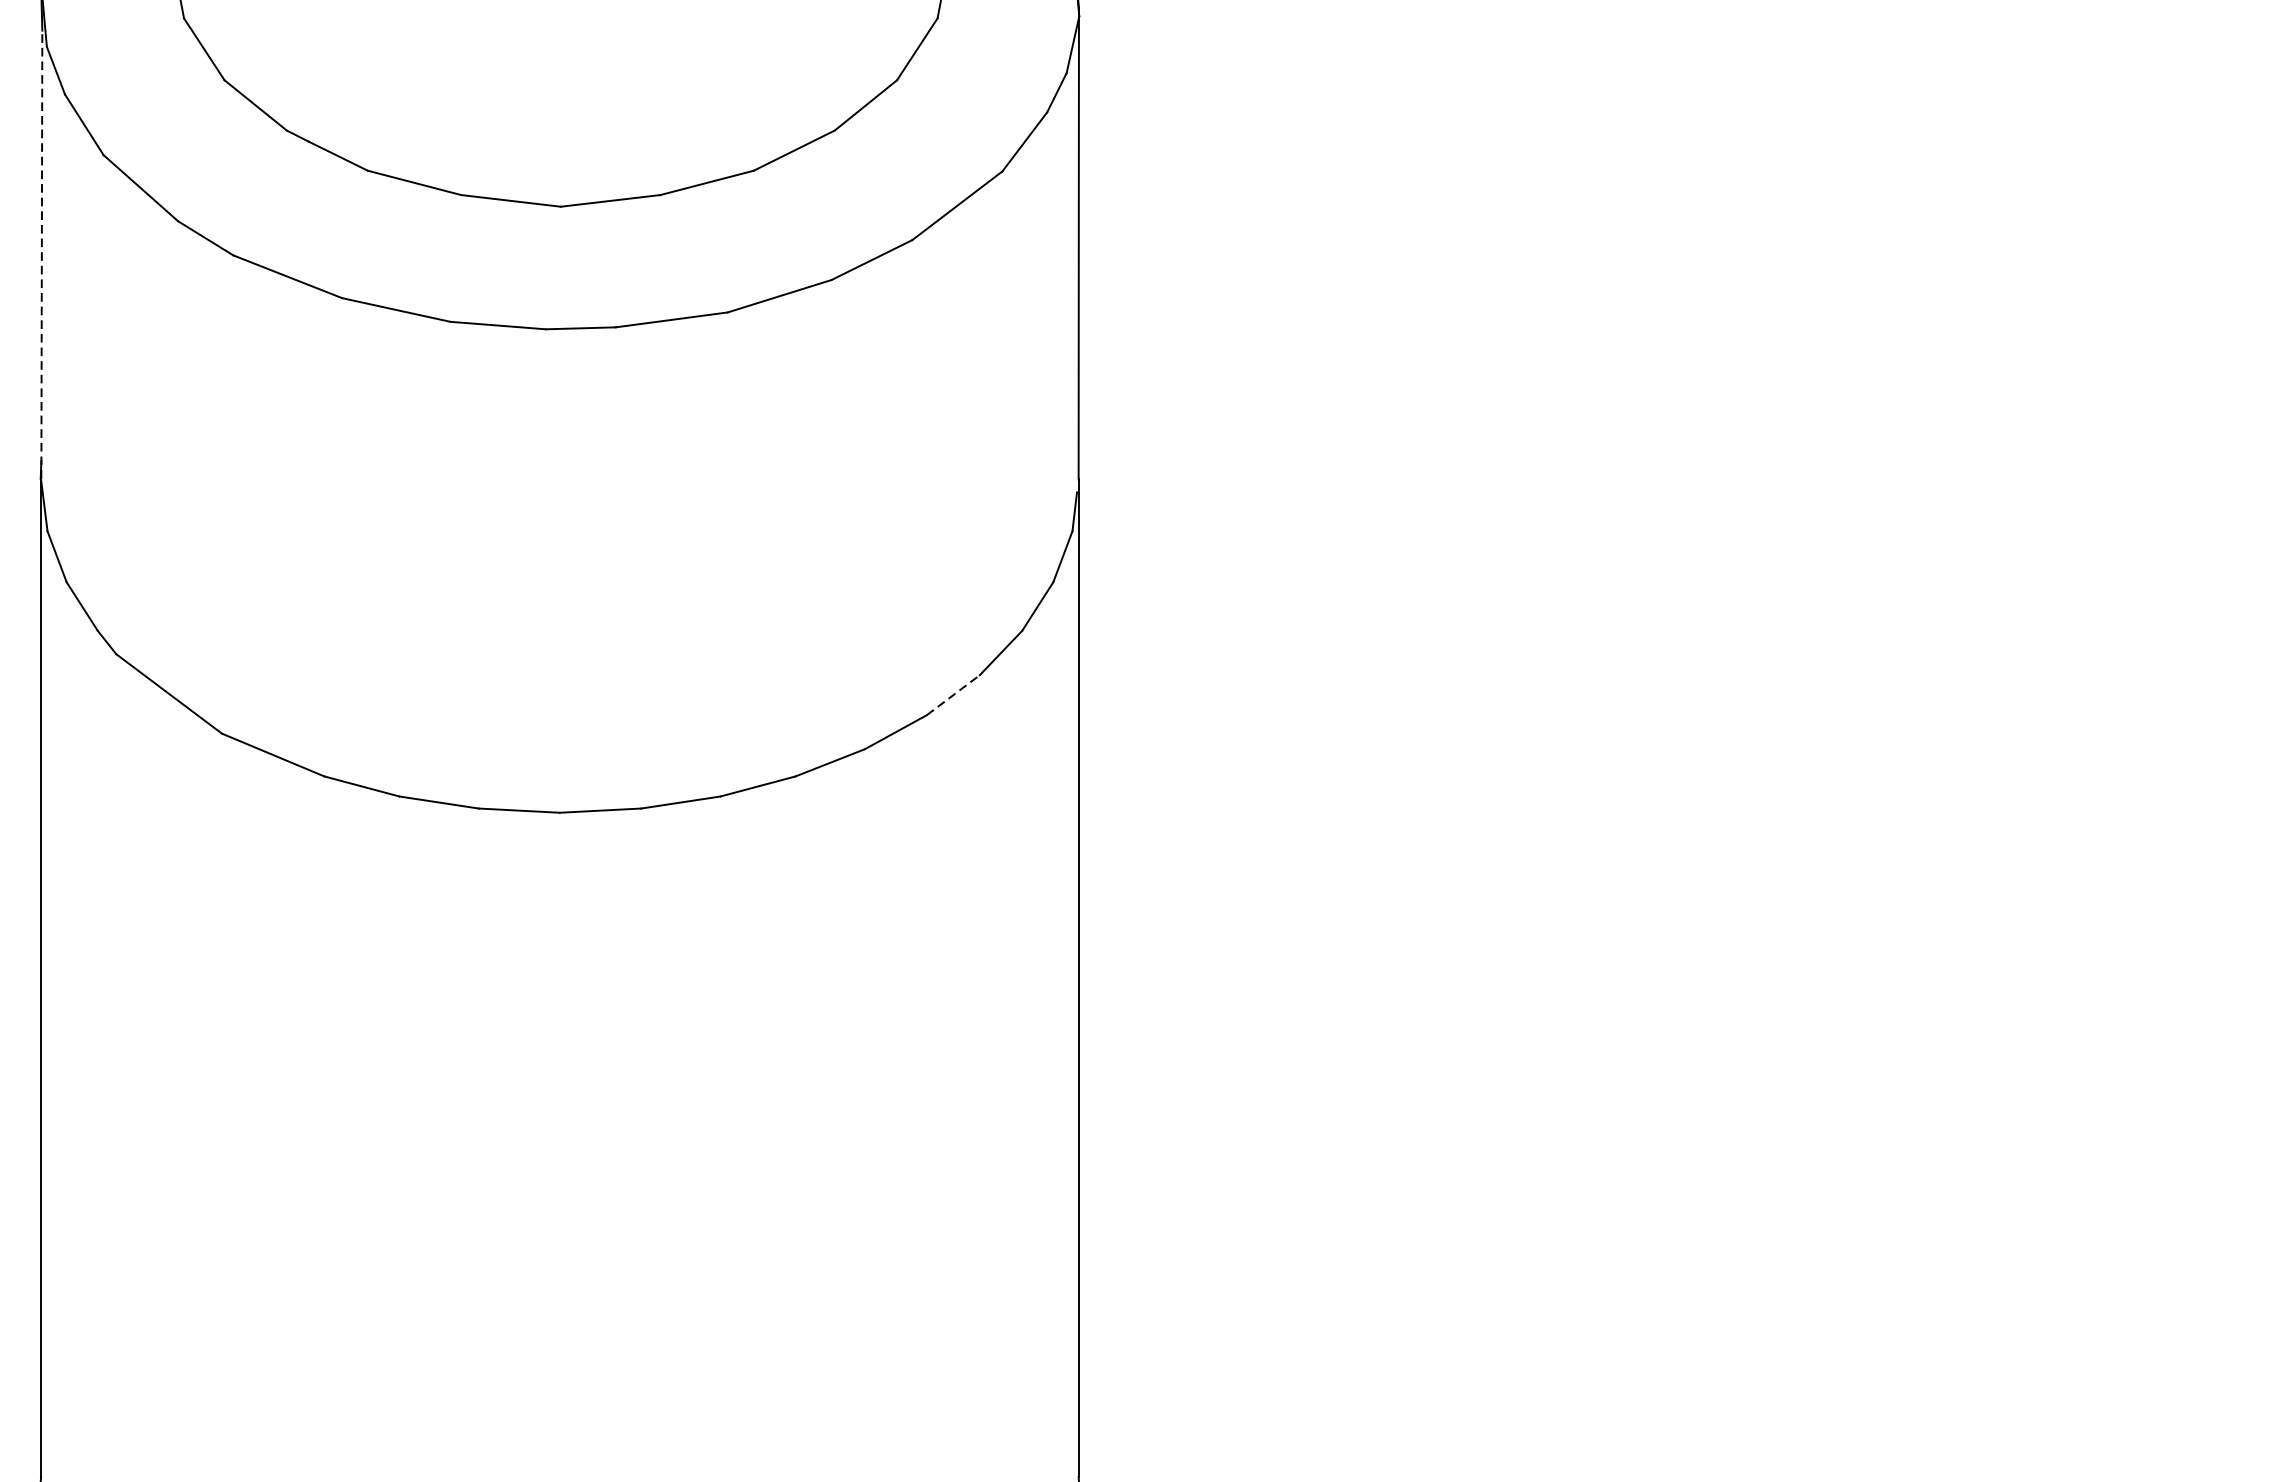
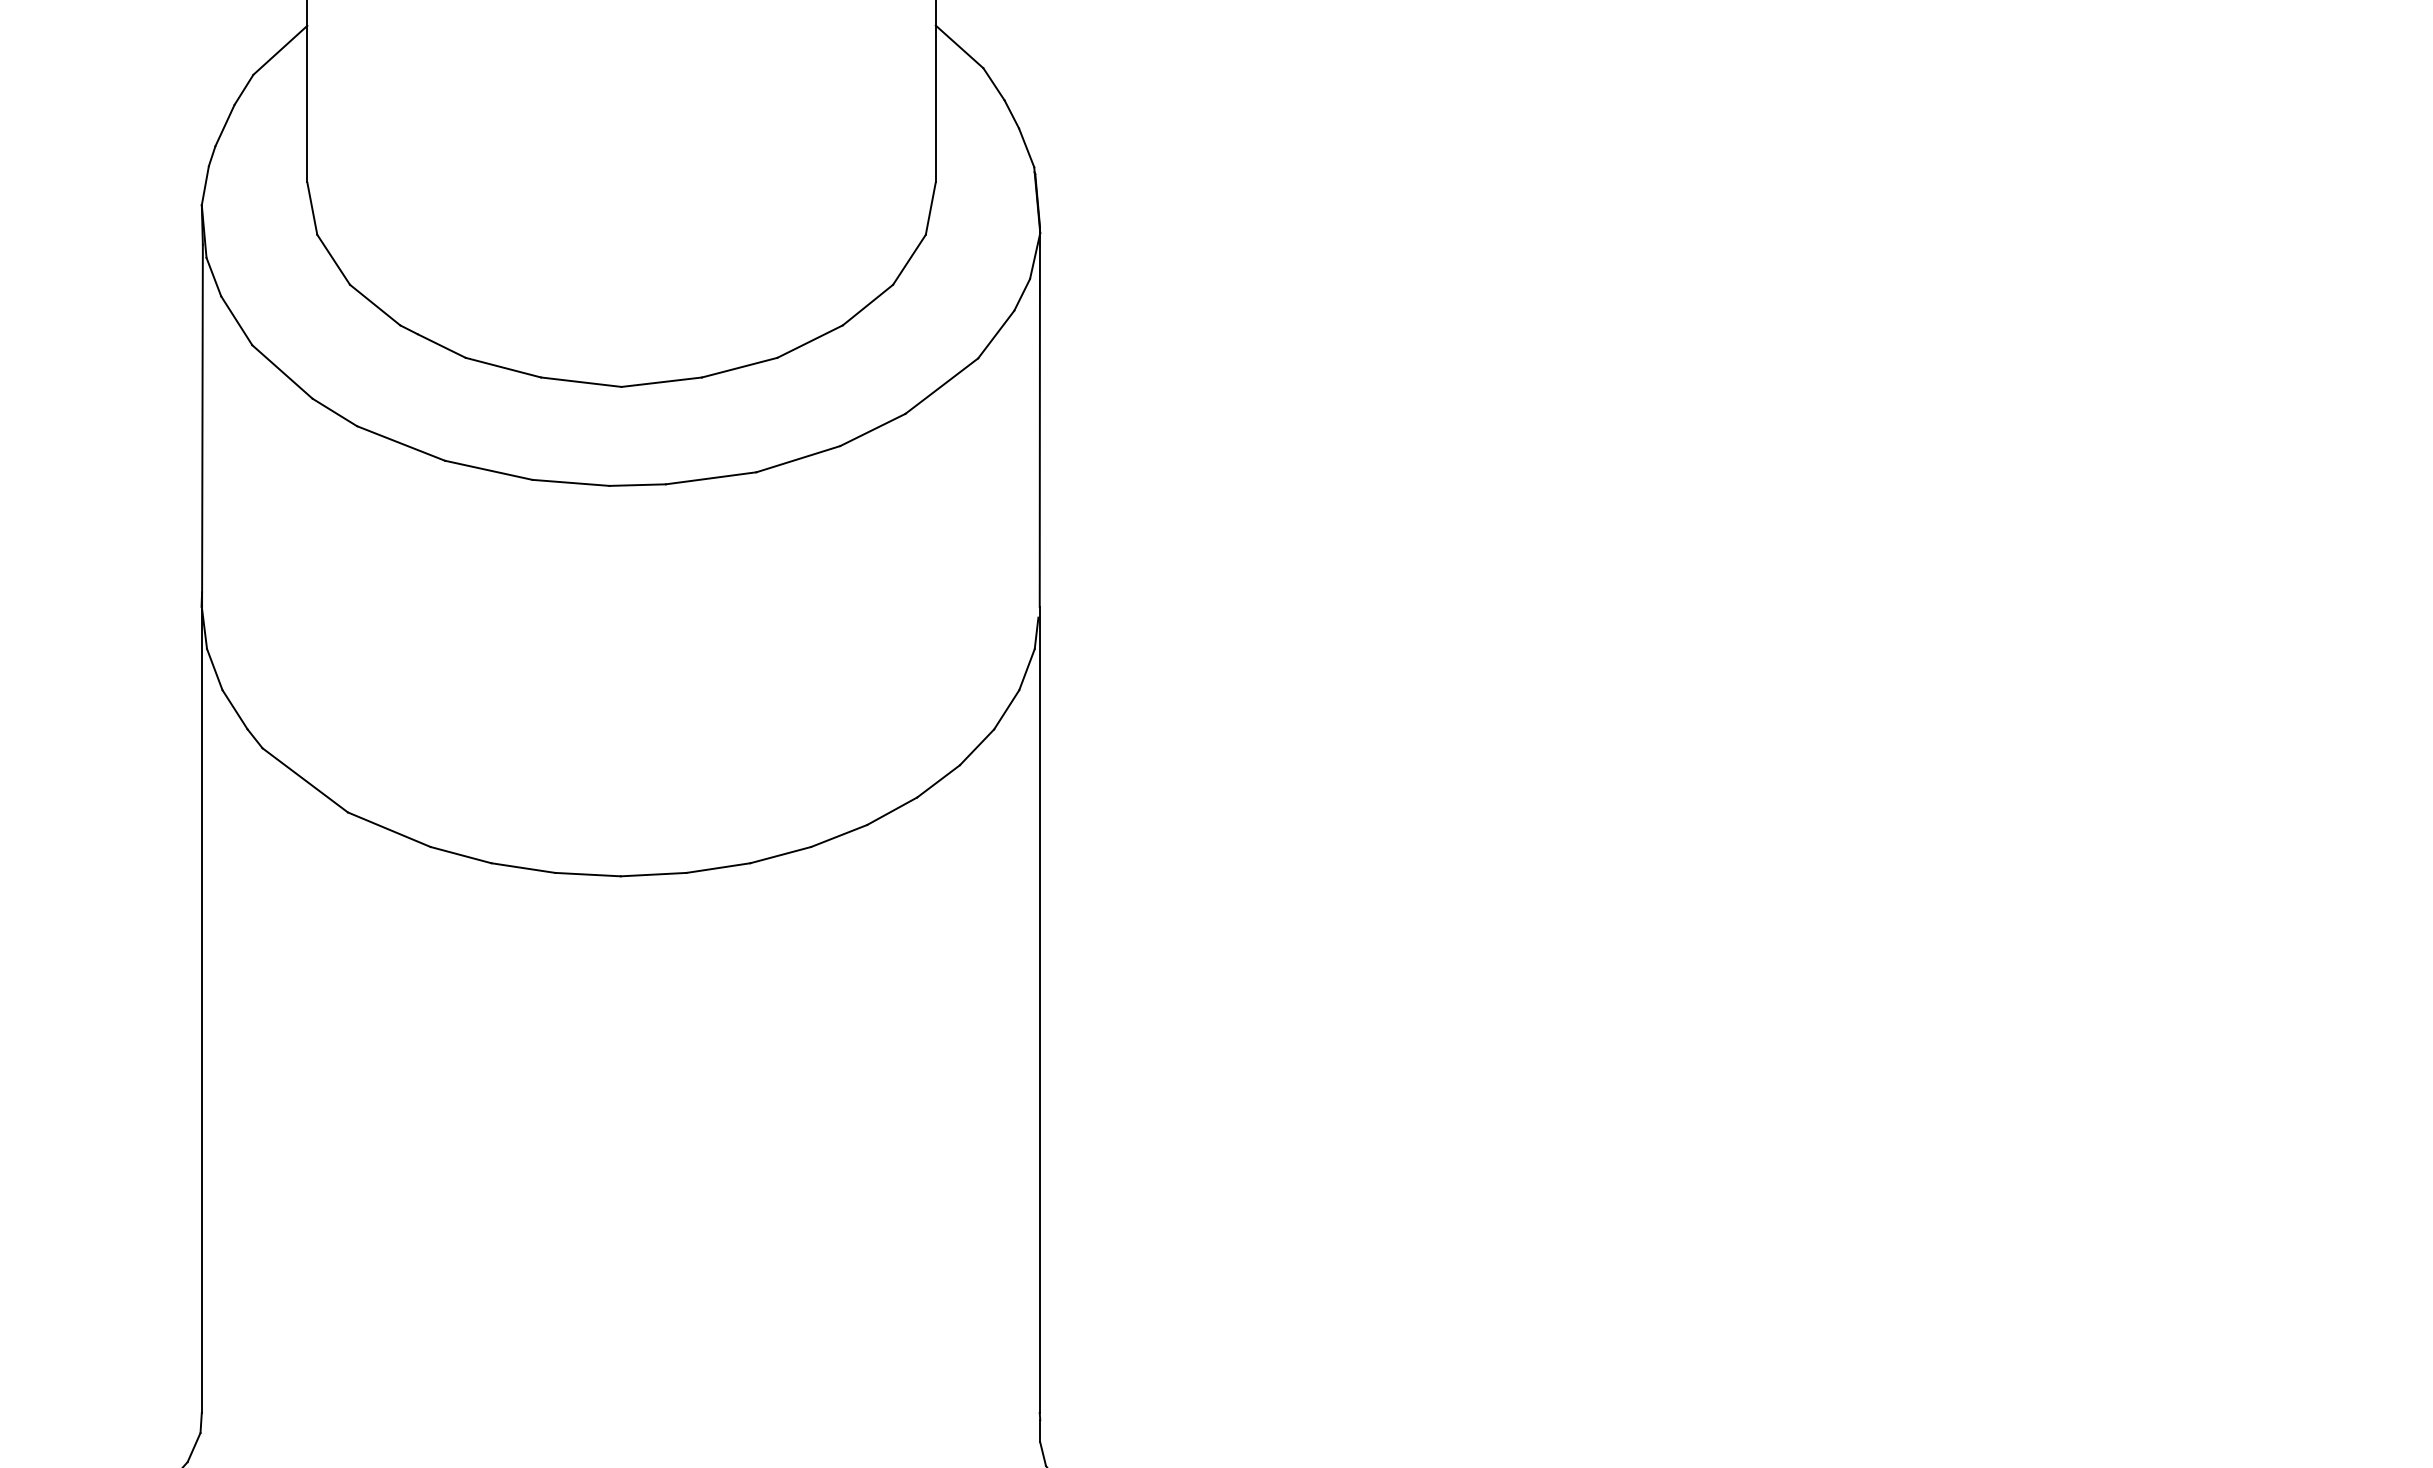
line: (41, 254) -> (202, 425), dashed -> solid
line: (953, 695) -> (938, 781), dashed -> solid

